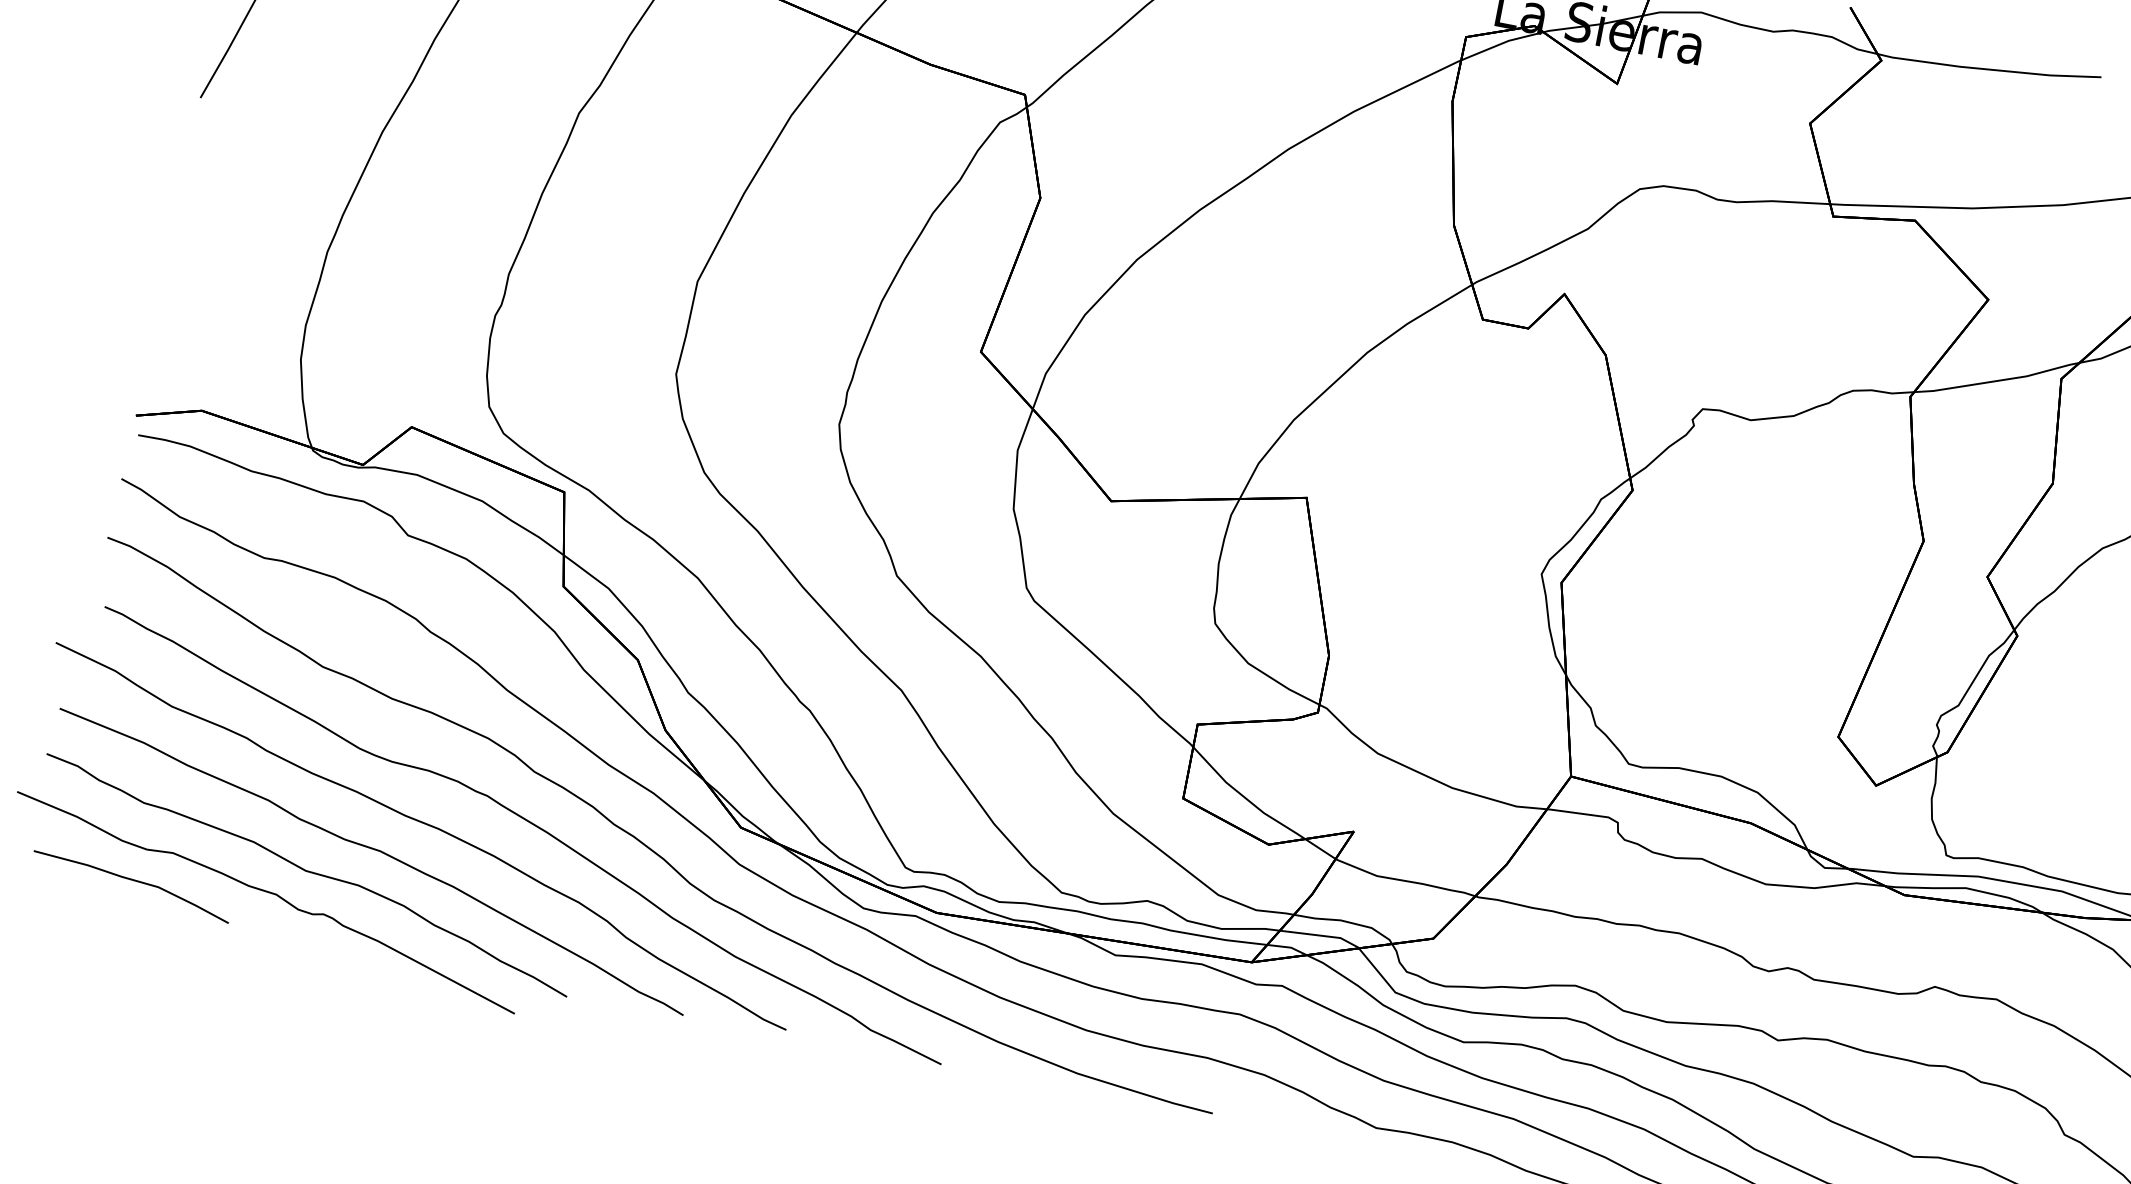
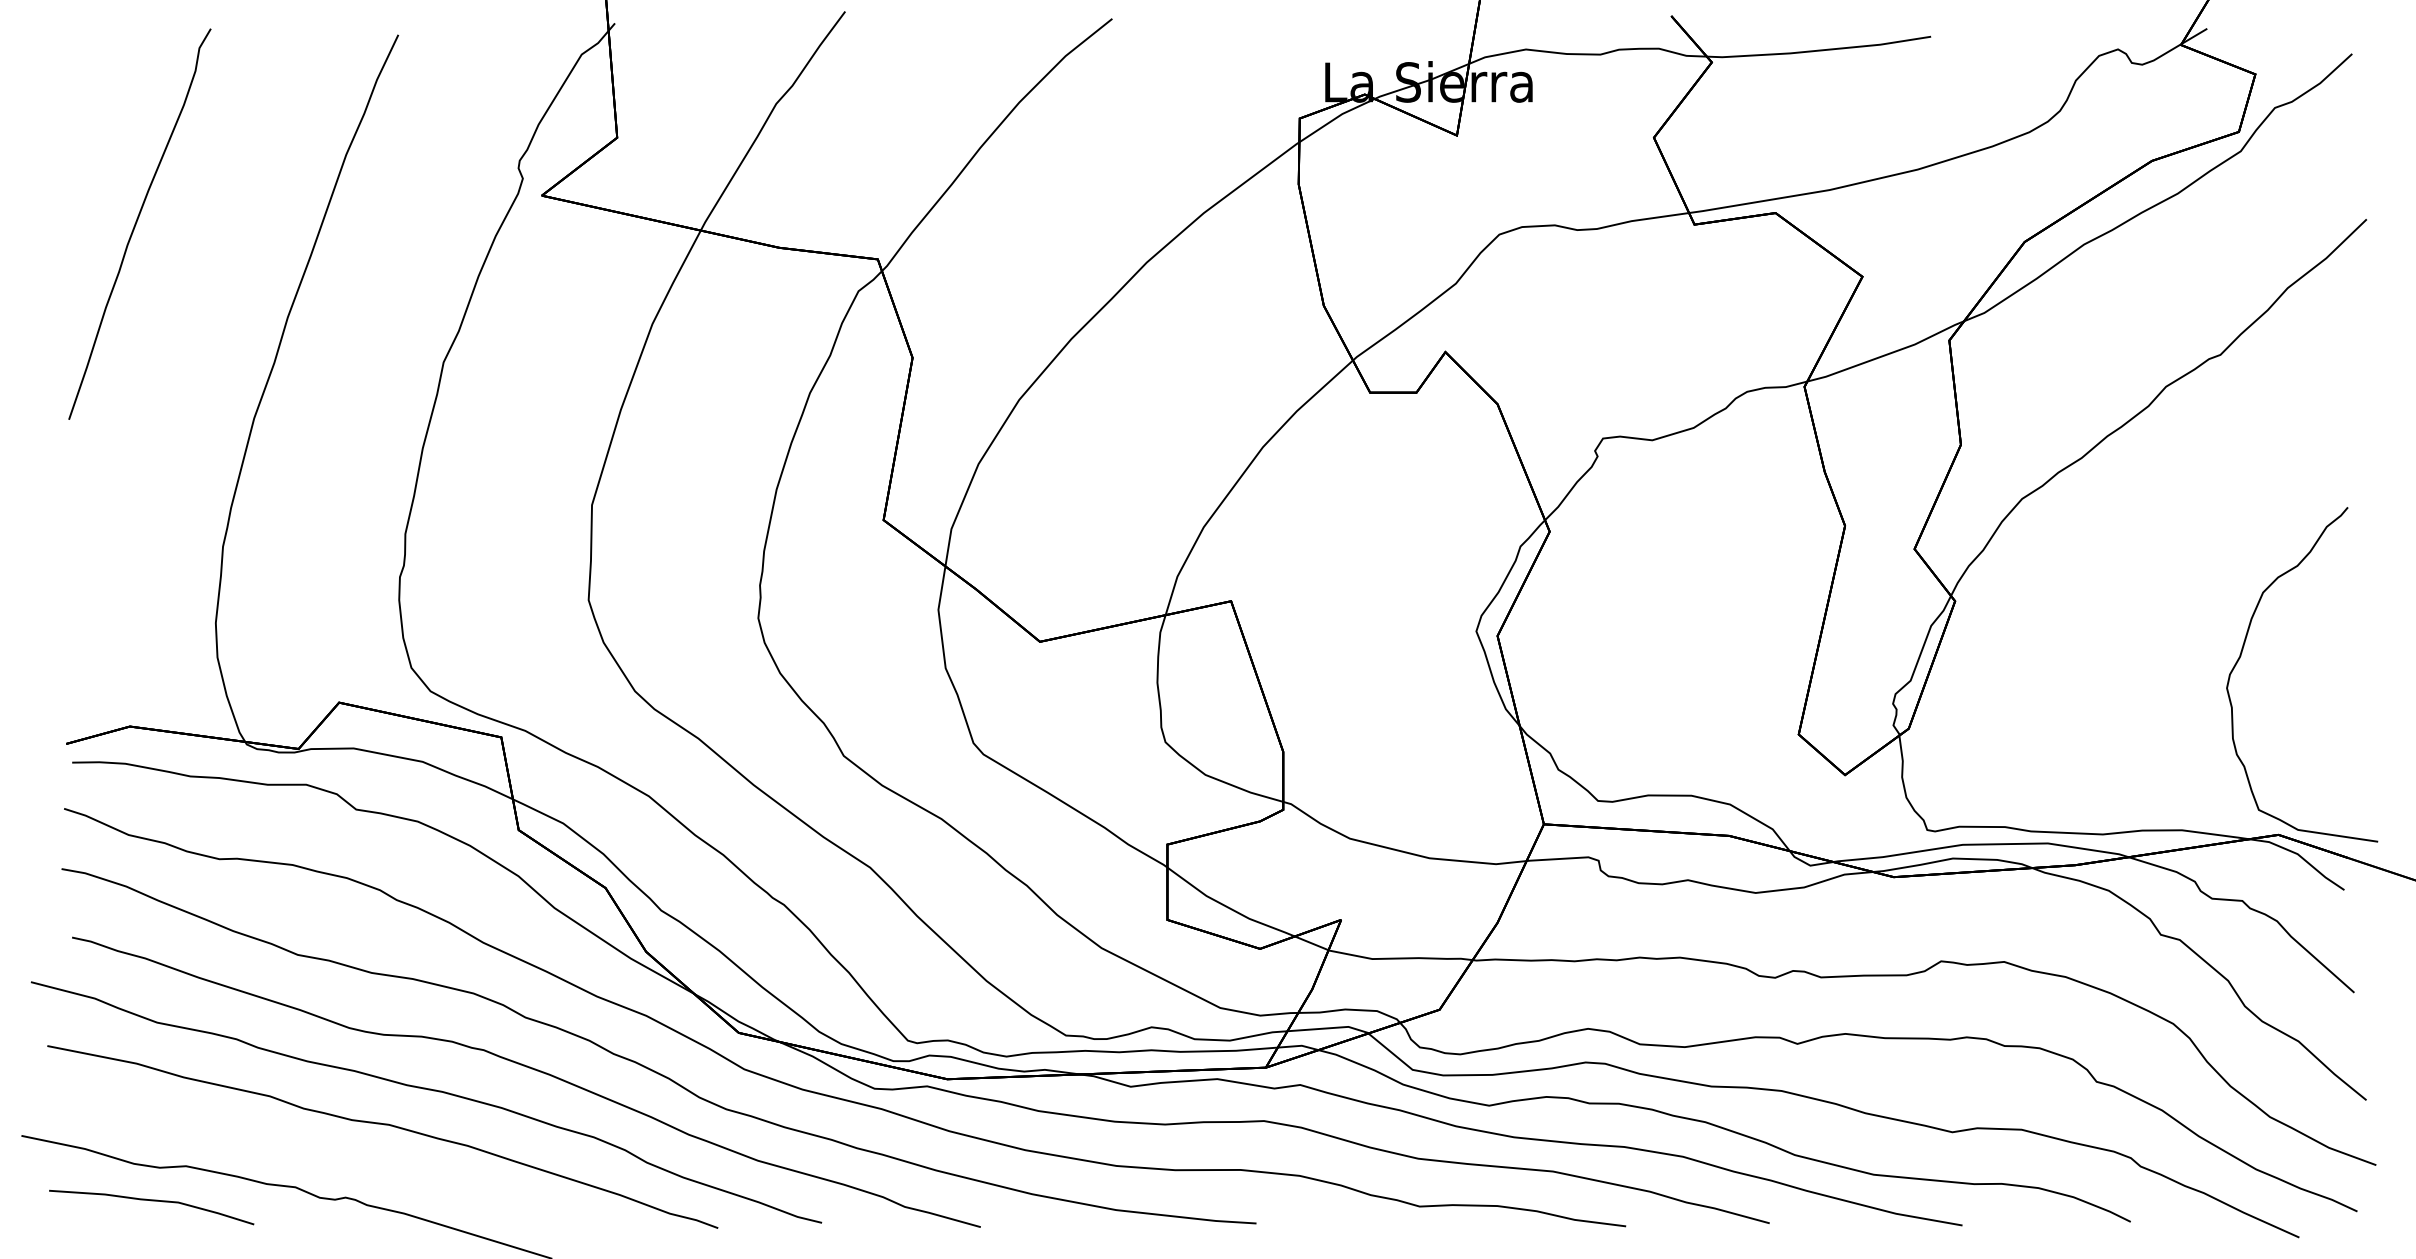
curve: (307, 872) -> (321, 1159), removed

